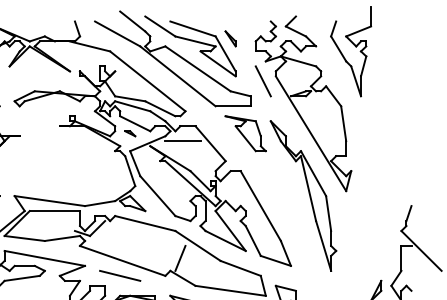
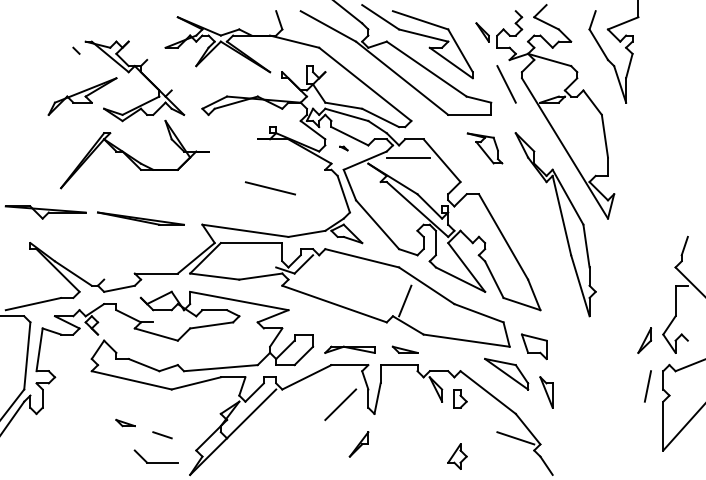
part: (230, 38) -> (482, 32), moved
part: (129, 133) -> (343, 148), size x0.6
part: (245, 133) -> (484, 148), size x0.7
line: (119, 275) -> (269, 188), moved

